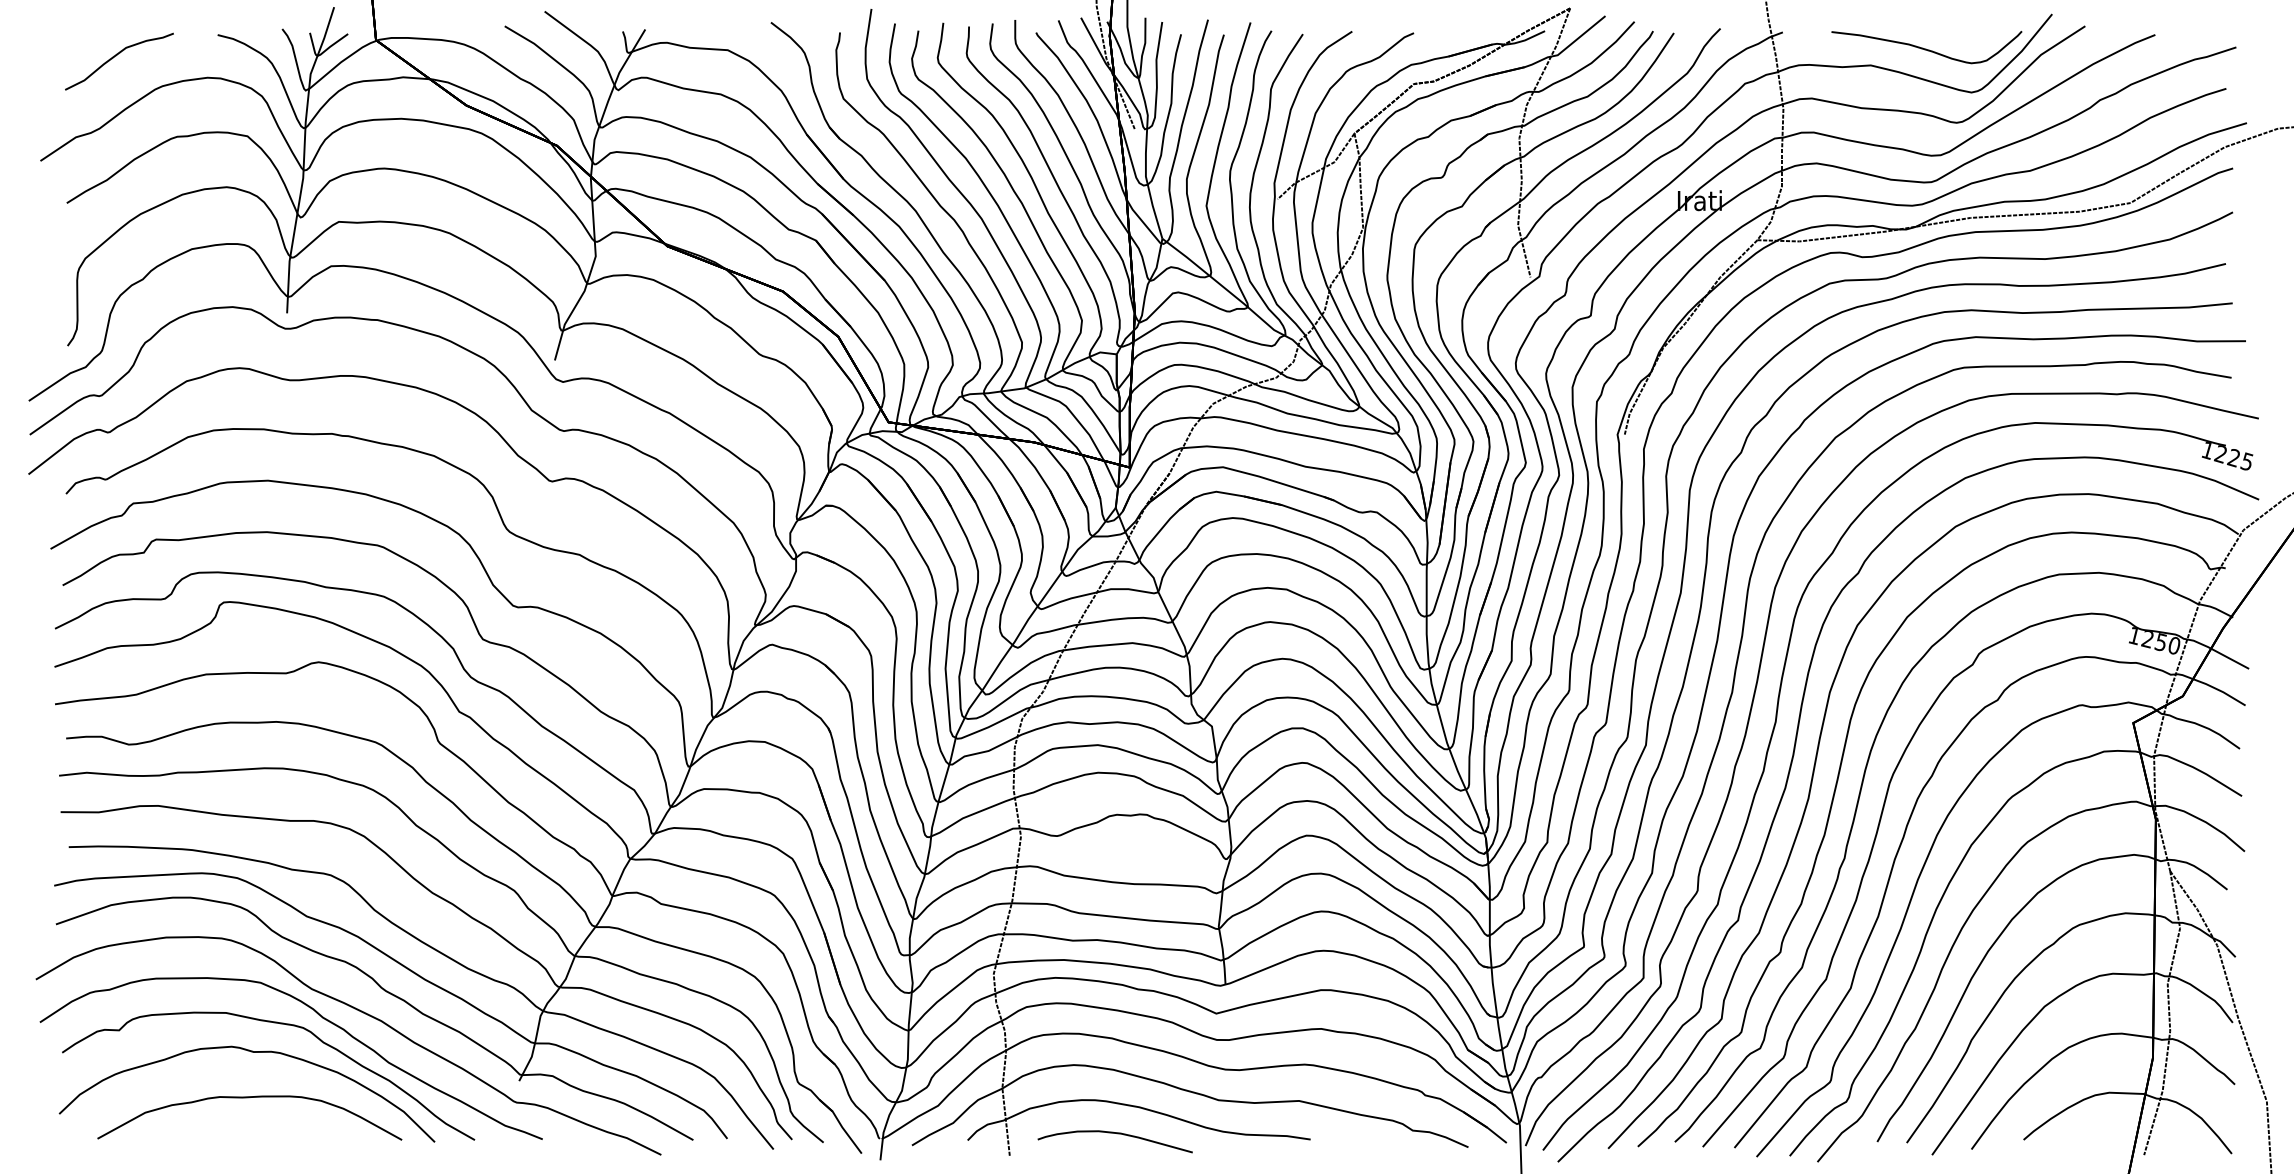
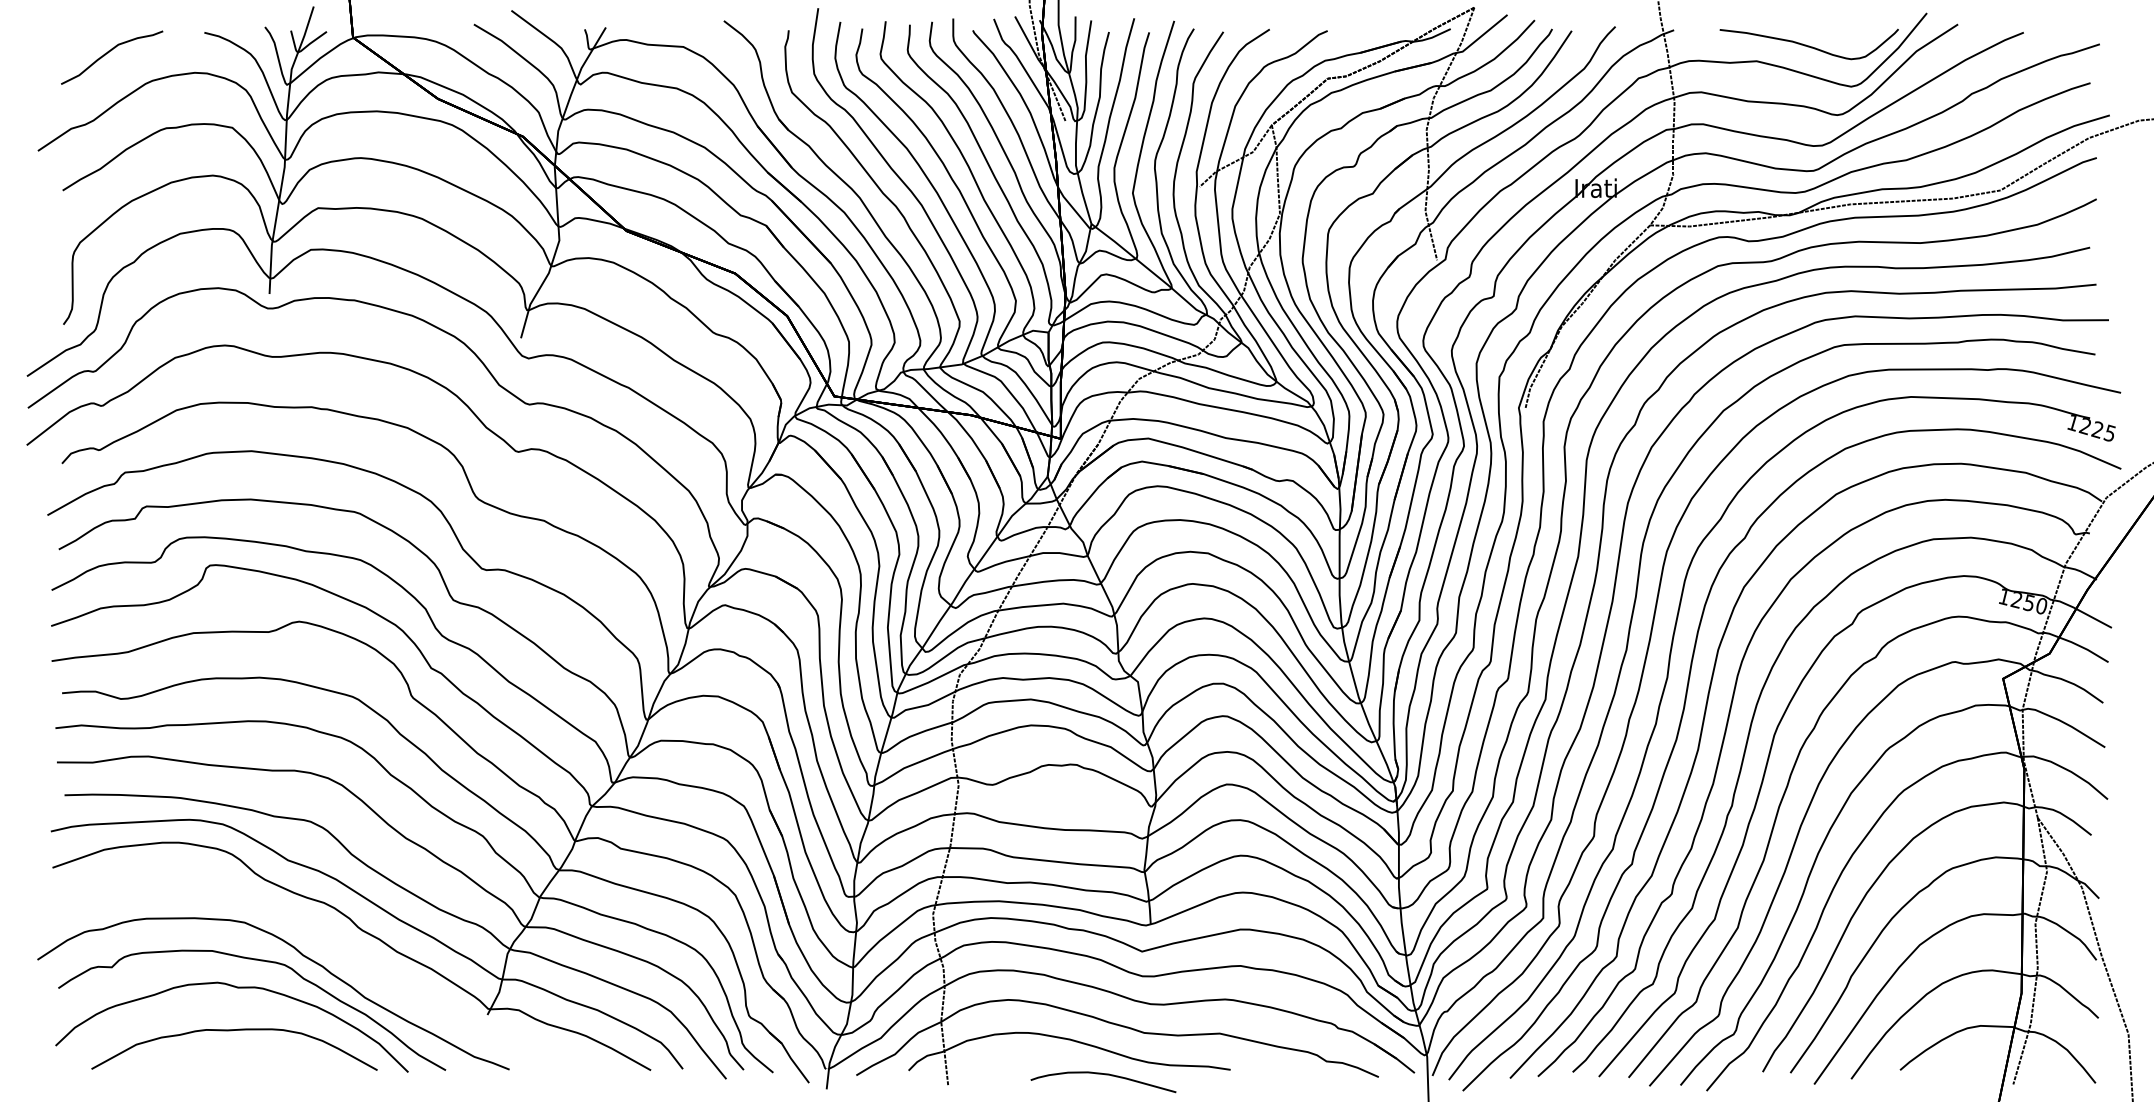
curve: (363, 1013) -> (341, 951), removed
curve: (1117, 1134) -> (1105, 1075), moved

